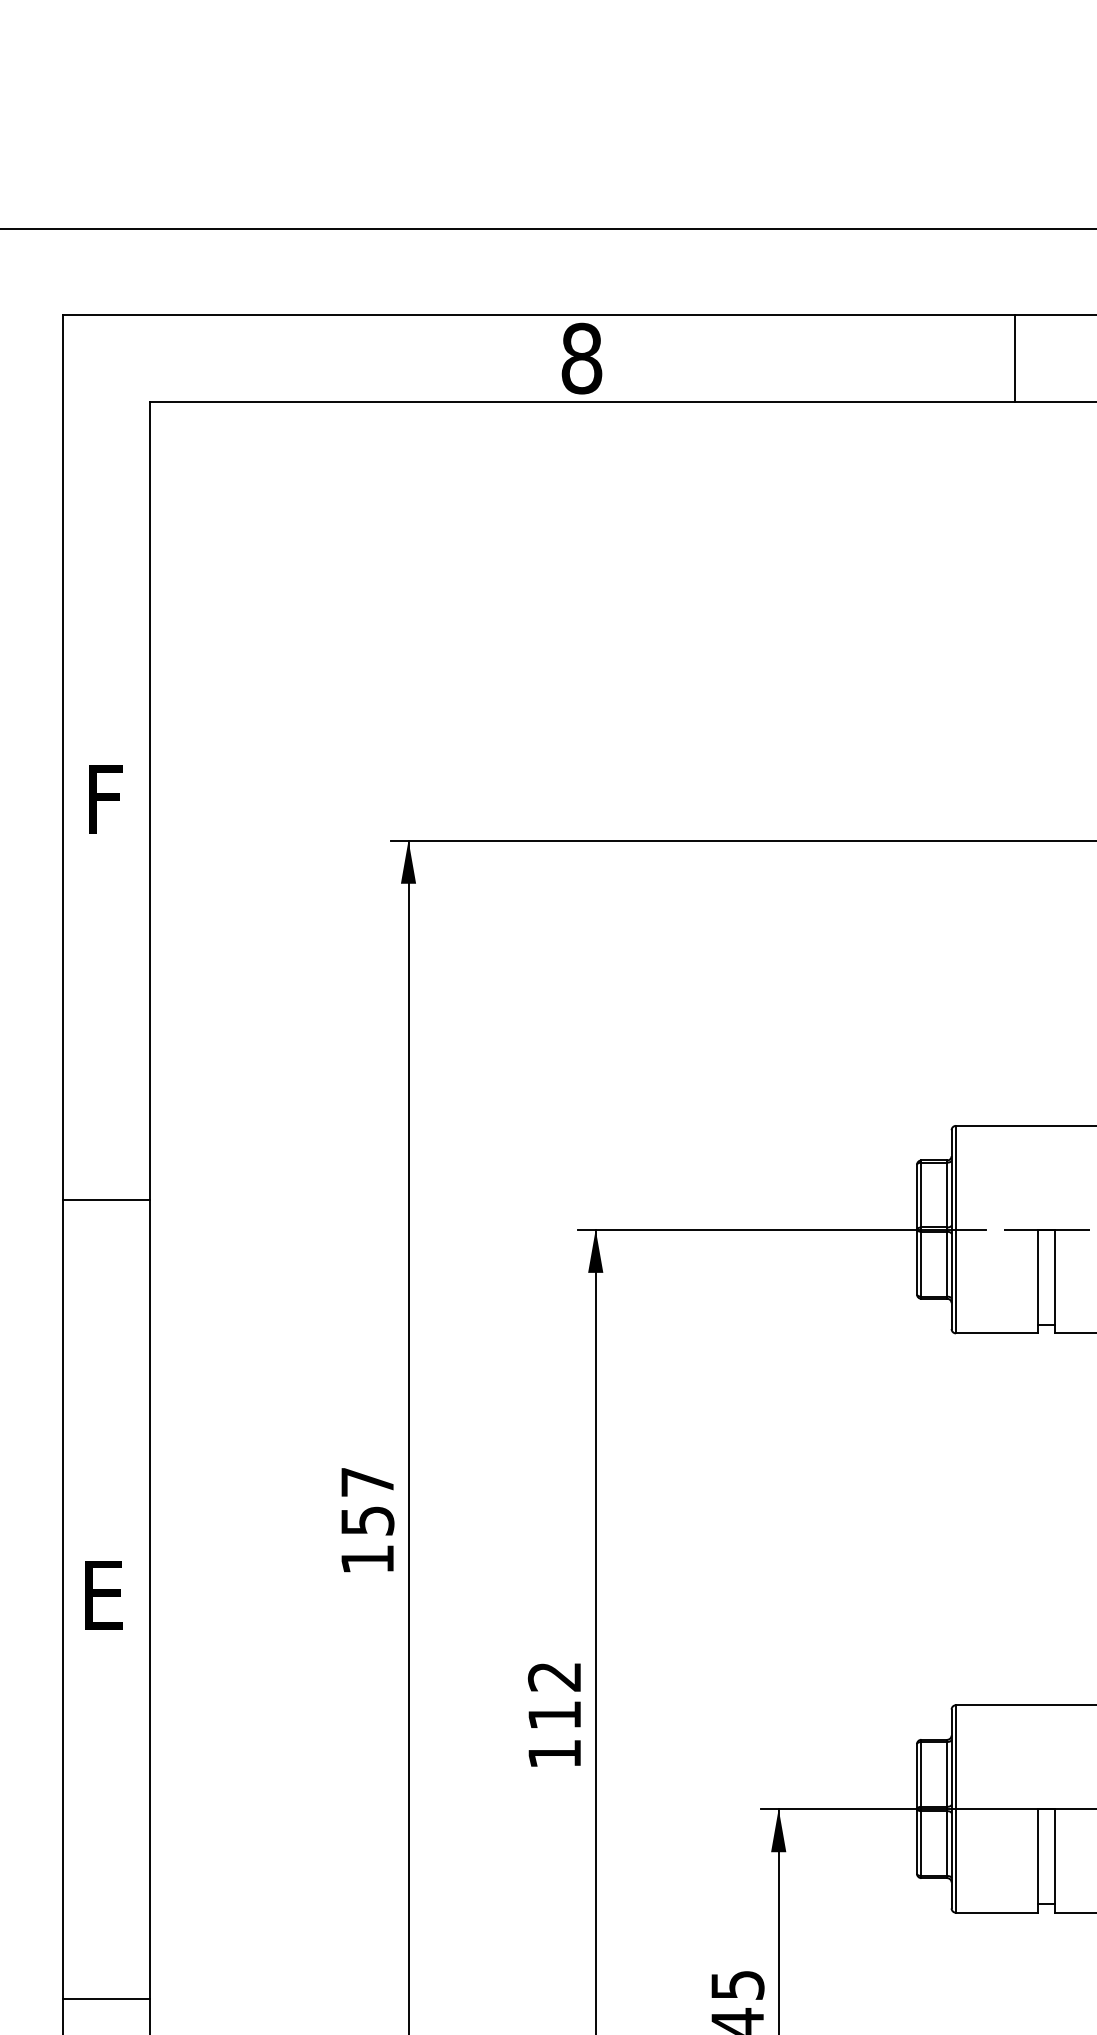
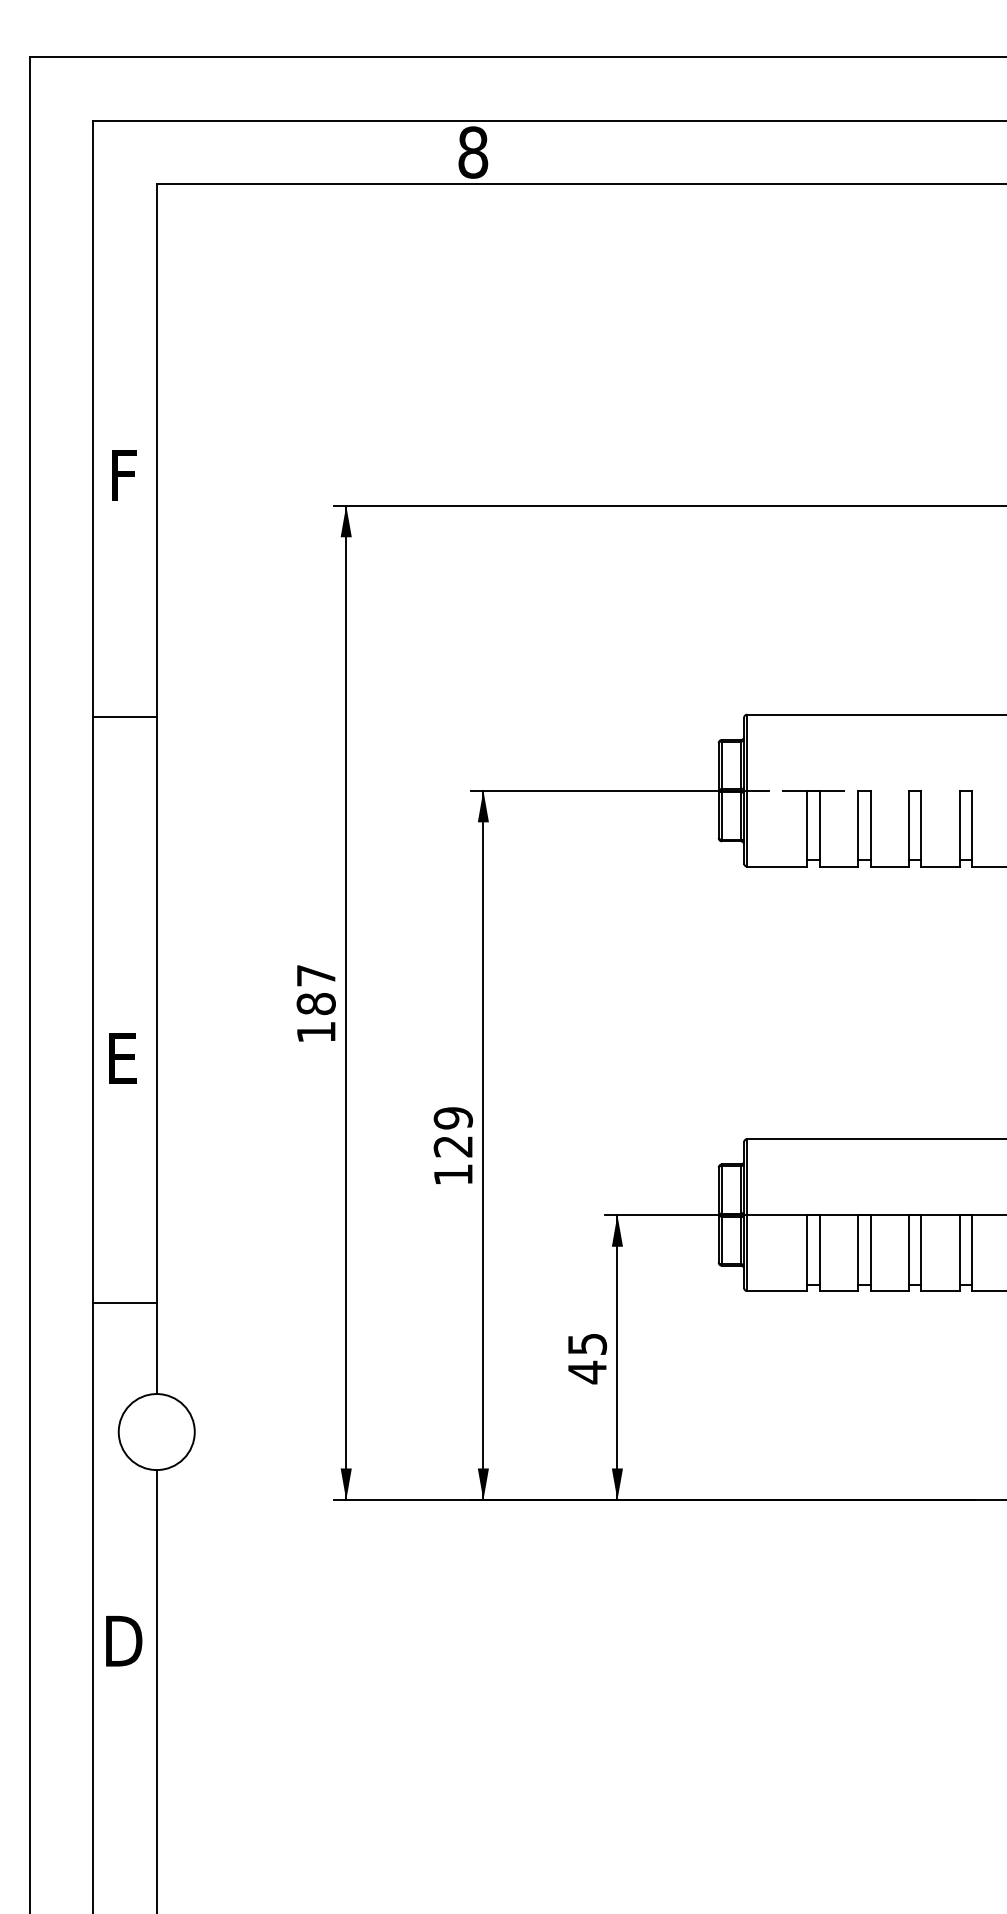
line: (1014, 358) -> (790, 152), removed
line: (105, 1200) -> (124, 717), moved
text: (366, 1521) -> (315, 1004), 157 -> 187
text: (554, 1696) -> (453, 1132), 112 -> 129
line: (105, 1997) -> (124, 1302), moved

